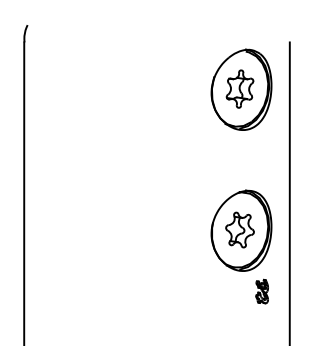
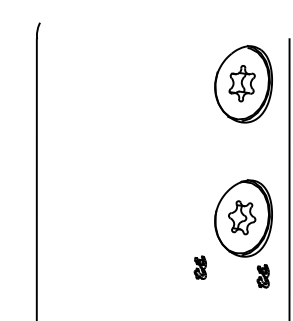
part: (195, 282) -> (199, 267), added

